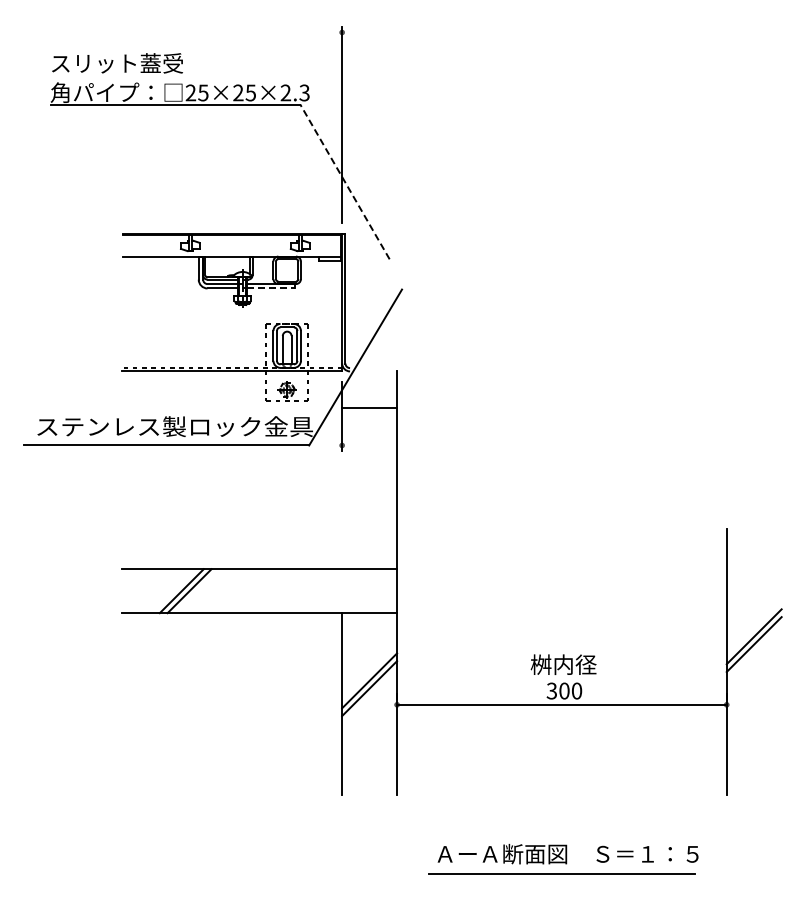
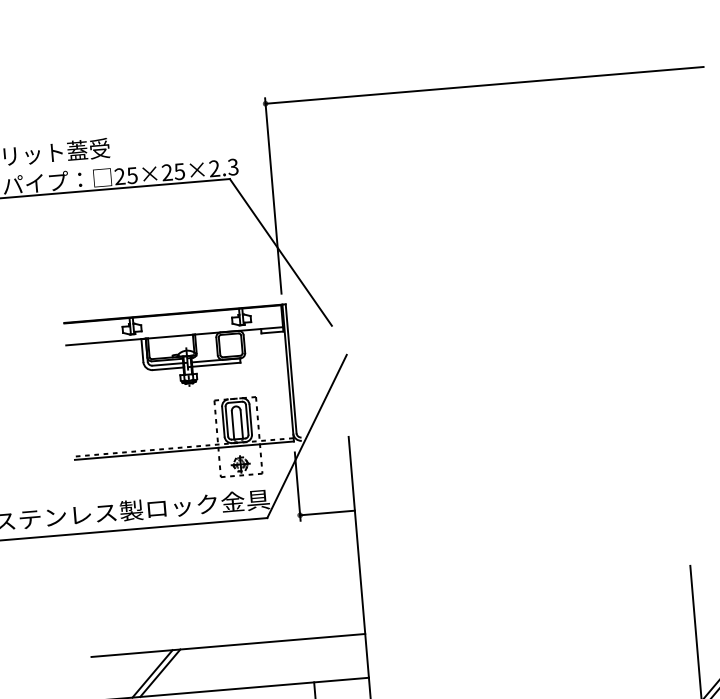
line: (561, 32) -> (484, 85), added
line: (344, 181) -> (280, 252), dashed -> solid
line: (271, 288) -> (216, 364), dashed -> solid
line: (369, 408) -> (327, 513), moved

